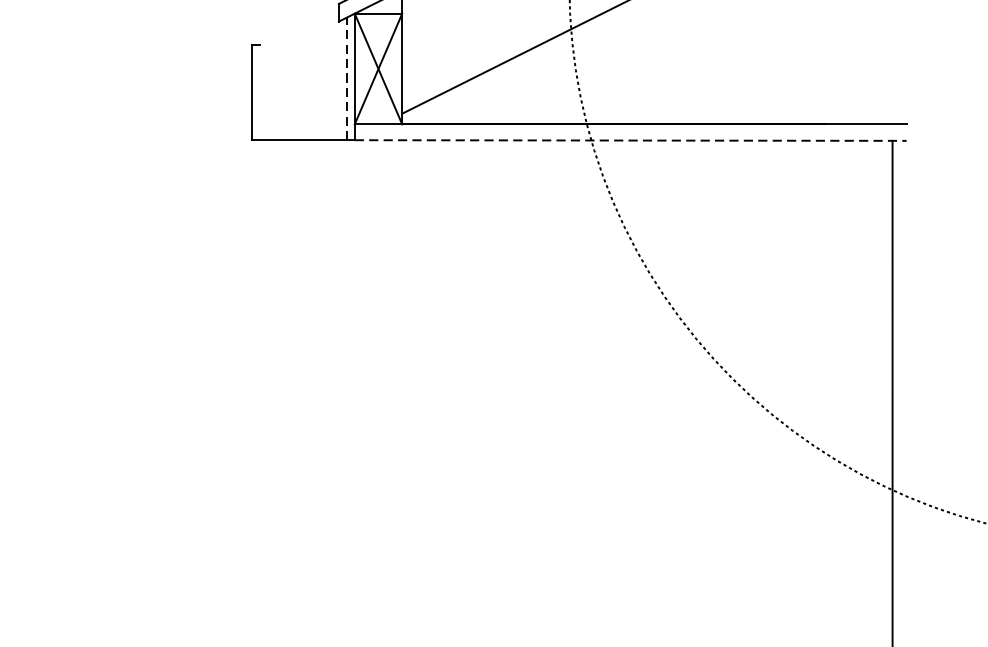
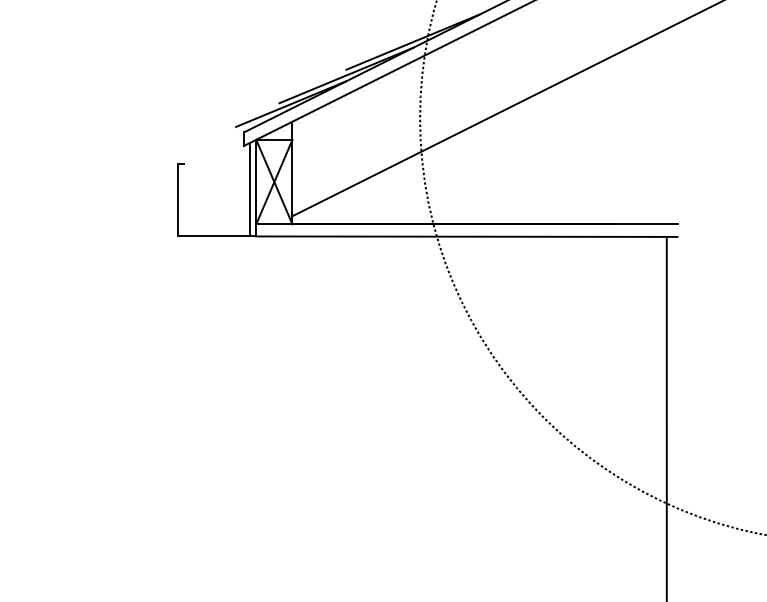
line: (347, 78) -> (250, 189), dashed -> solid
line: (630, 140) -> (466, 236), dashed -> solid

